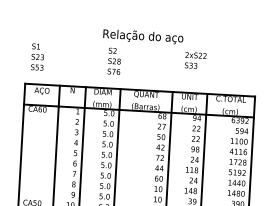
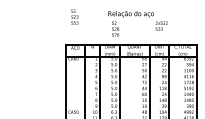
text: (37, 56) -> (74, 16), moved

